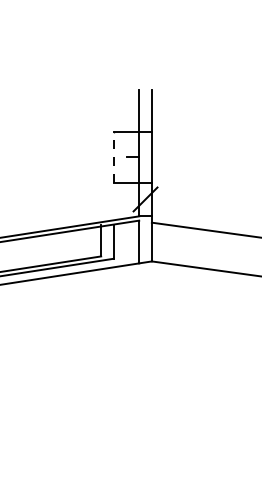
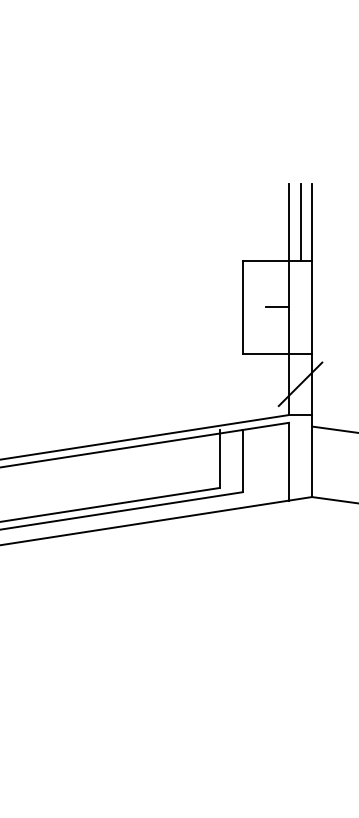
line: (145, 110) -> (300, 222), added
line: (113, 156) -> (242, 306), dashed -> solid

